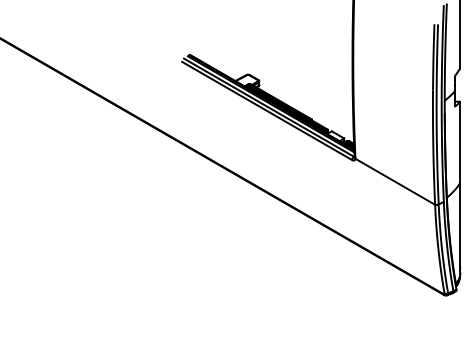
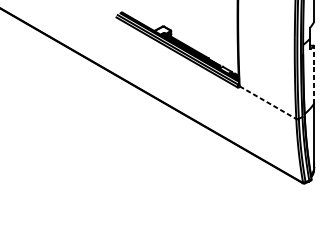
line: (460, 142) -> (314, 74), solid -> dashed
line: (395, 182) -> (268, 103), solid -> dashed

